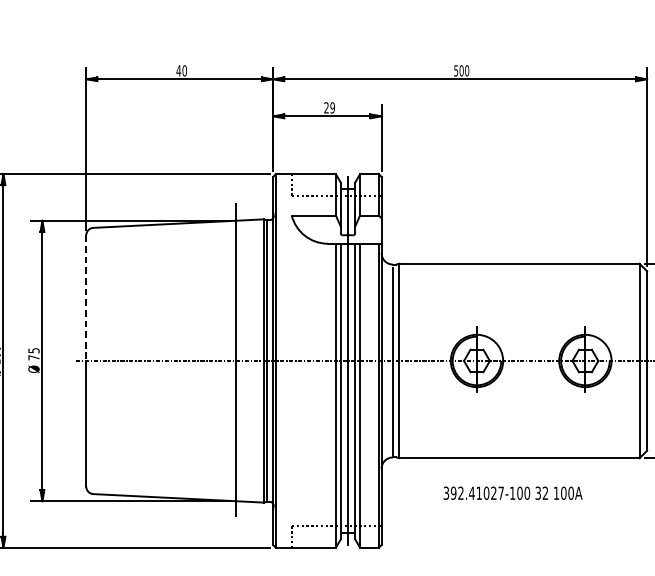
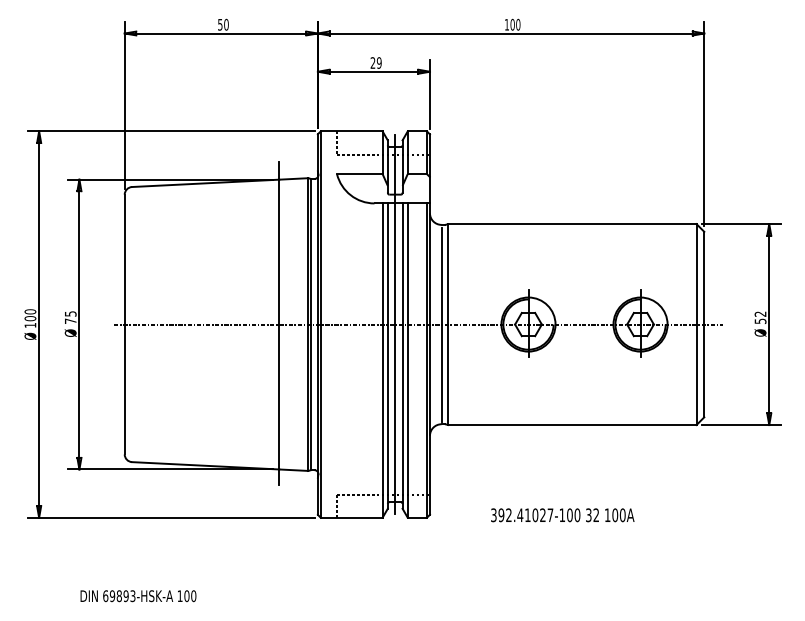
text: (177, 70) -> (219, 24), 40 -> 50
text: (455, 70) -> (506, 24), 500 -> 100
line: (86, 298) -> (124, 259), dashed -> solid
text: (512, 493) -> (562, 515), moved

